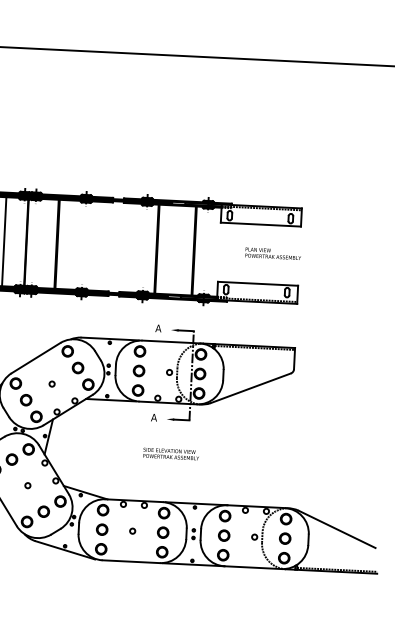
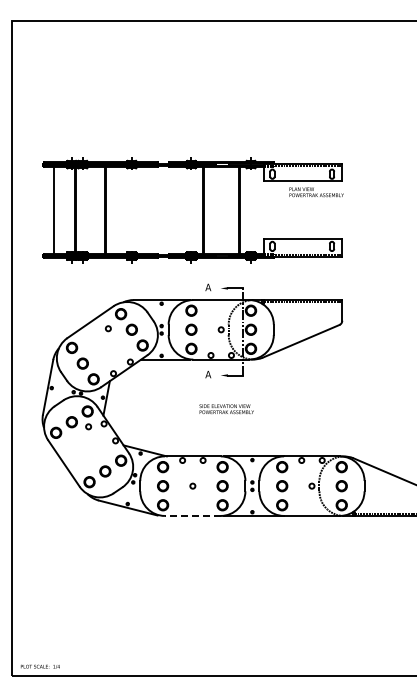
text: (273, 254) -> (316, 192), moved
circle: (52, 383) -> (108, 328), moved
circle: (27, 485) -> (88, 426), moved
line: (130, 561) -> (192, 515), solid -> dashed

